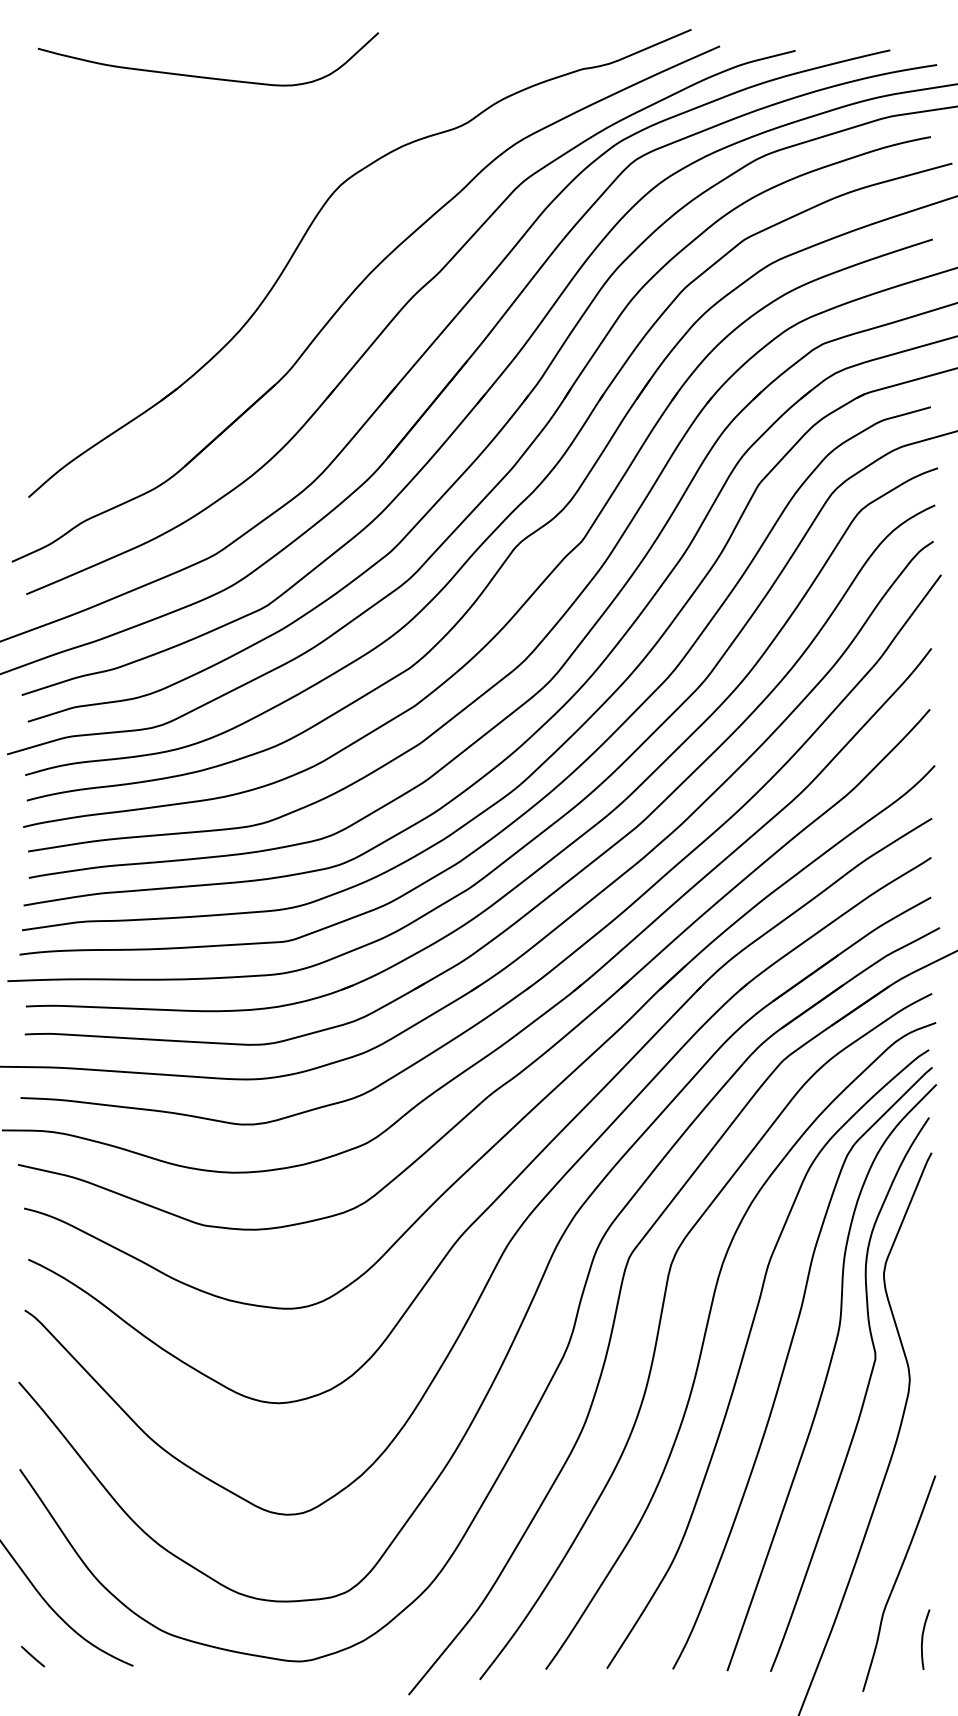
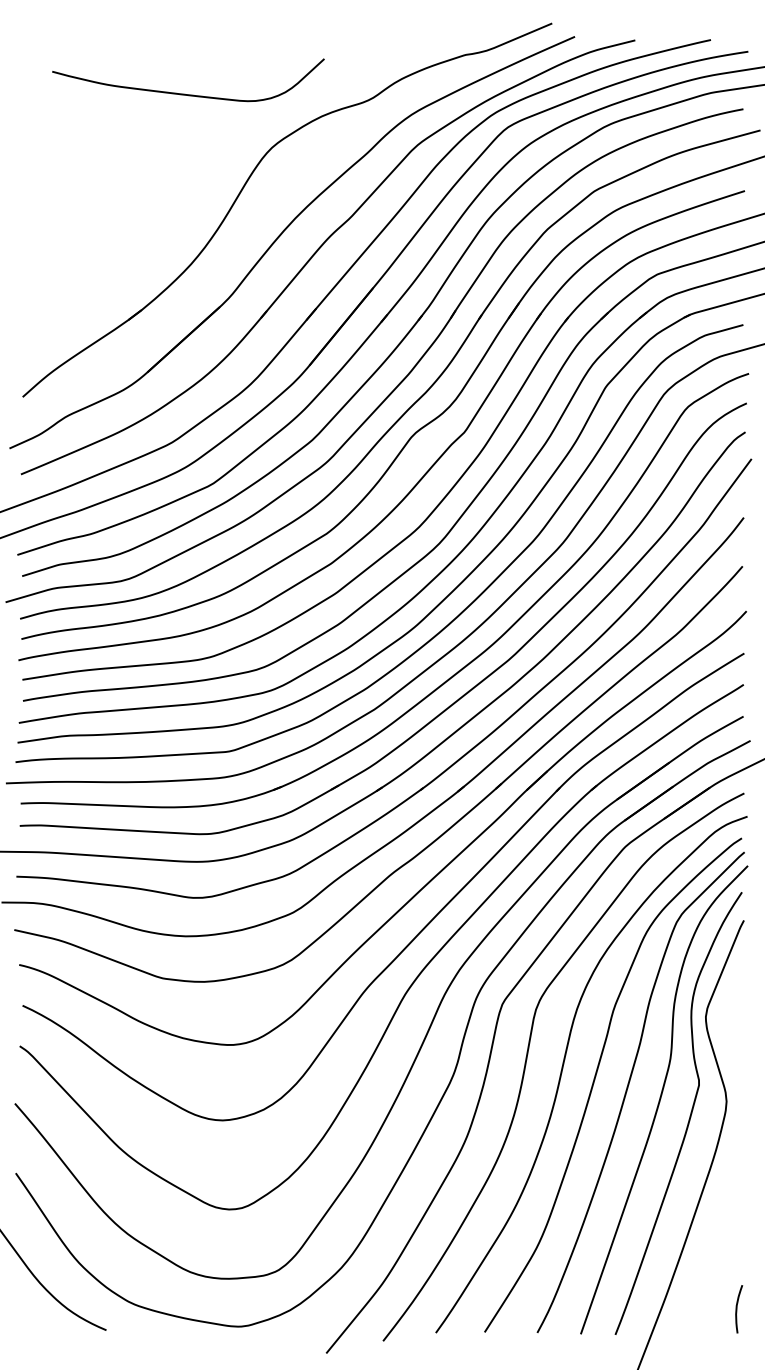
curve: (204, 76) -> (185, 93), moved
curve: (895, 1583) -> (715, 1264), removed
line: (31, 1656) -> (25, 1322), removed

